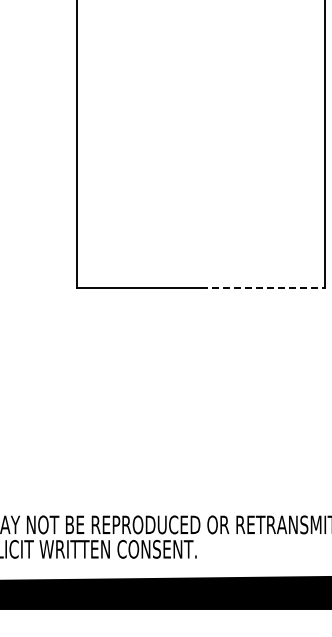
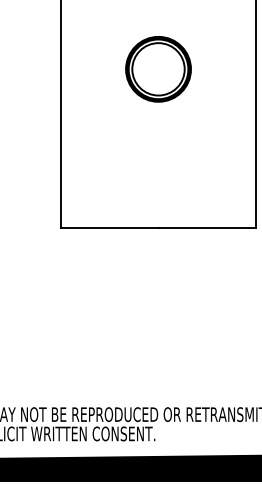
part: (200, 87) -> (158, 68), added
line: (262, 288) -> (207, 227), dashed -> solid

